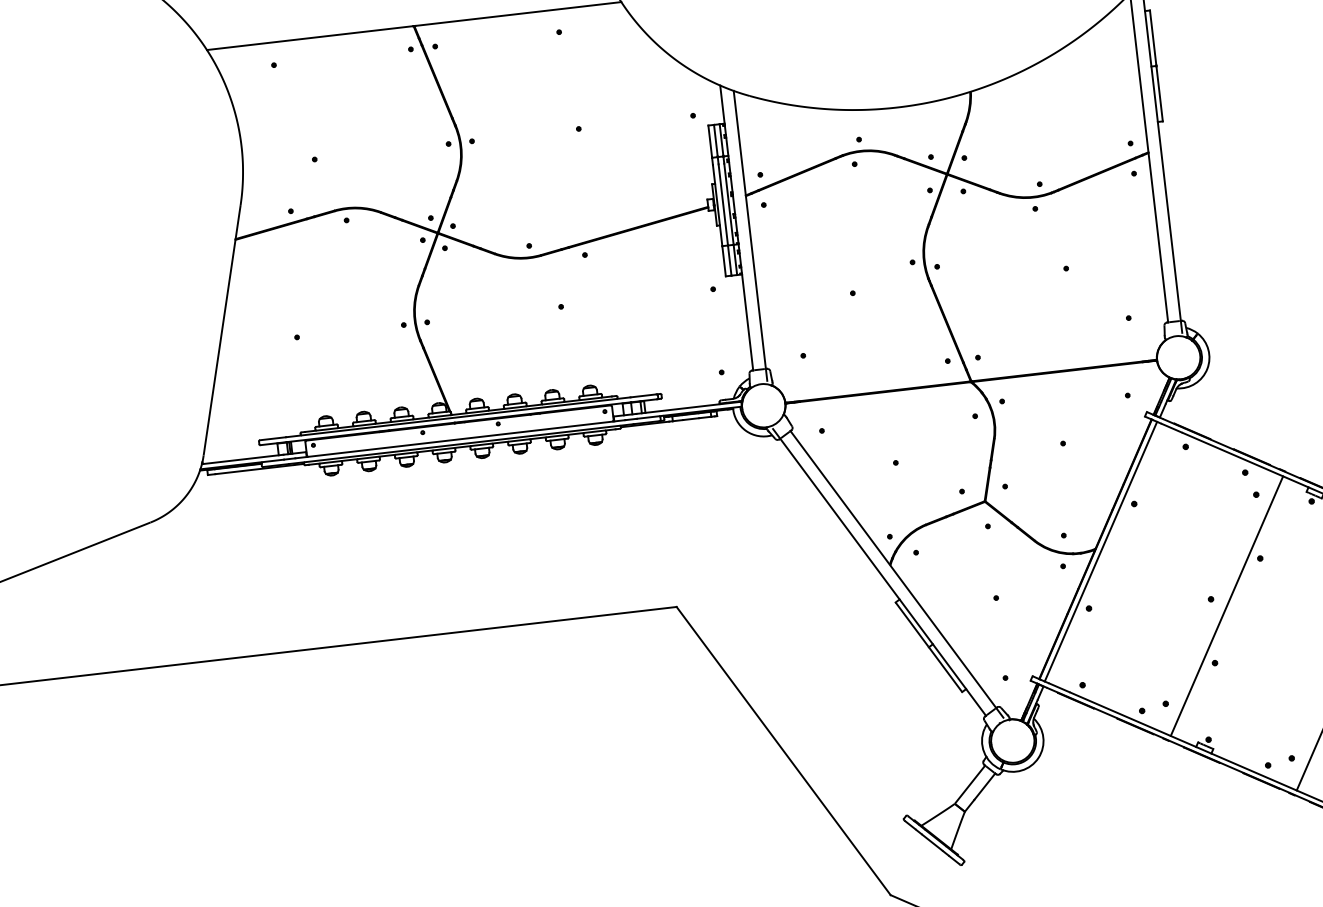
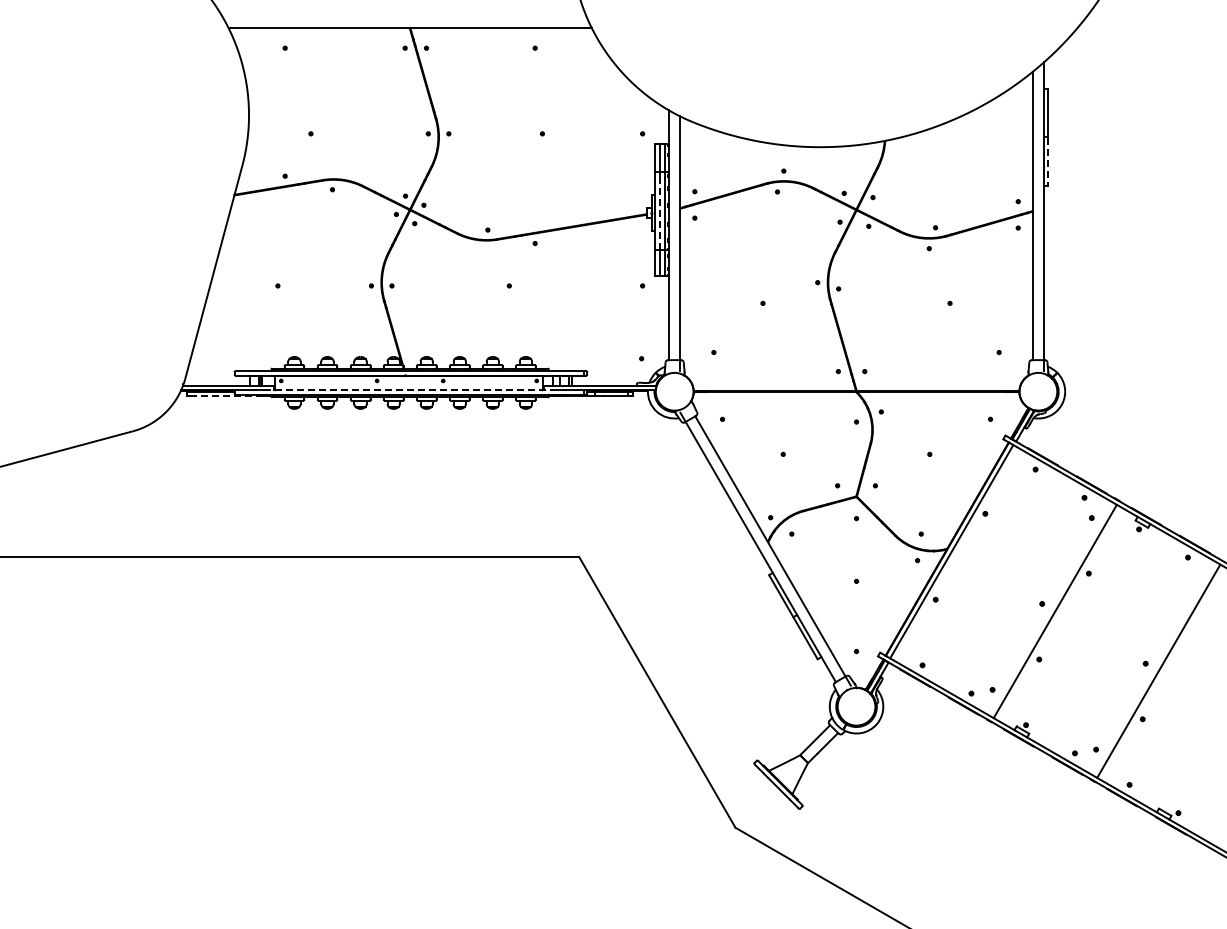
line: (1159, 93) -> (1048, 161), solid -> dashed
line: (722, 205) -> (659, 214), solid -> dashed
line: (459, 439) -> (408, 390), solid -> dashed
line: (255, 470) -> (228, 396), solid -> dashed

